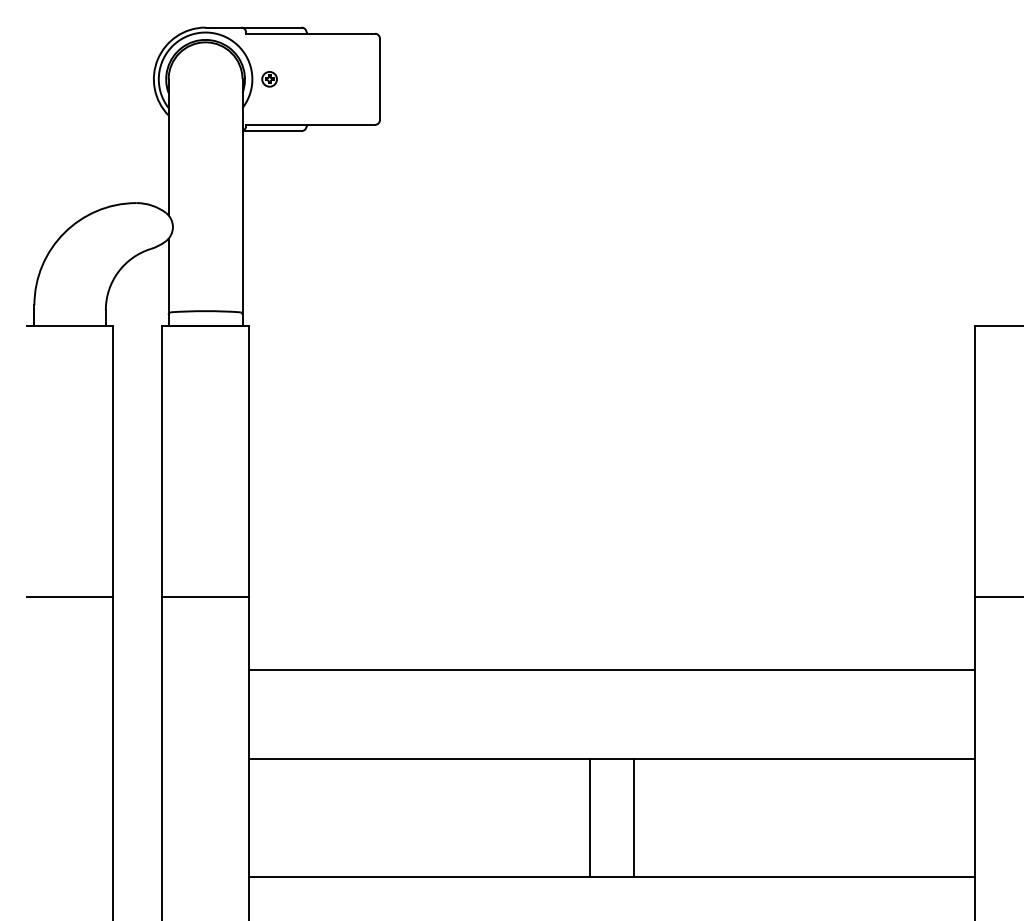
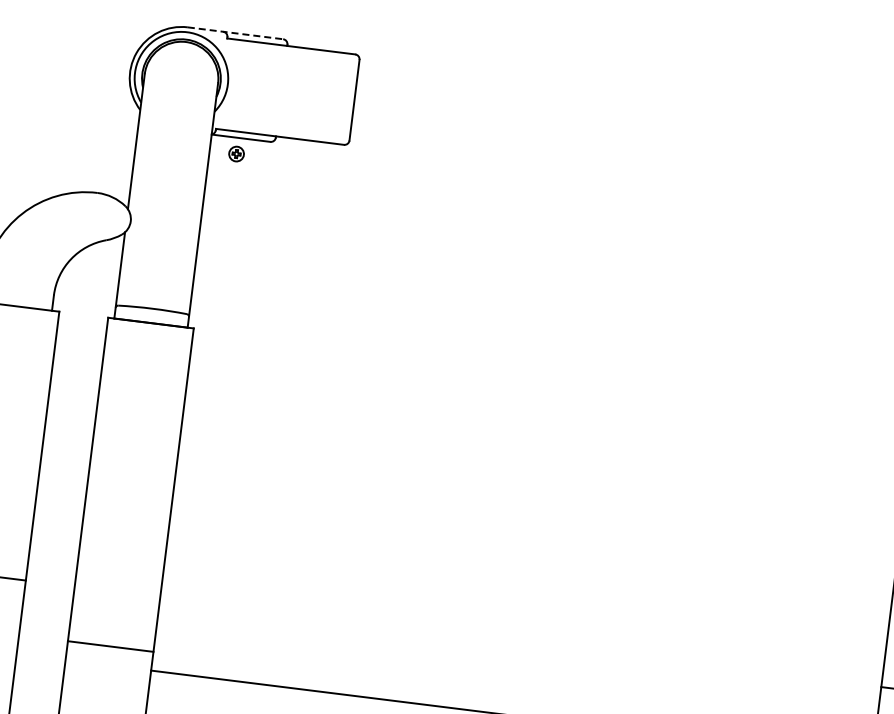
line: (254, 27) -> (236, 33), solid -> dashed
part: (269, 79) -> (236, 154), moved
line: (205, 596) -> (110, 646), moved

